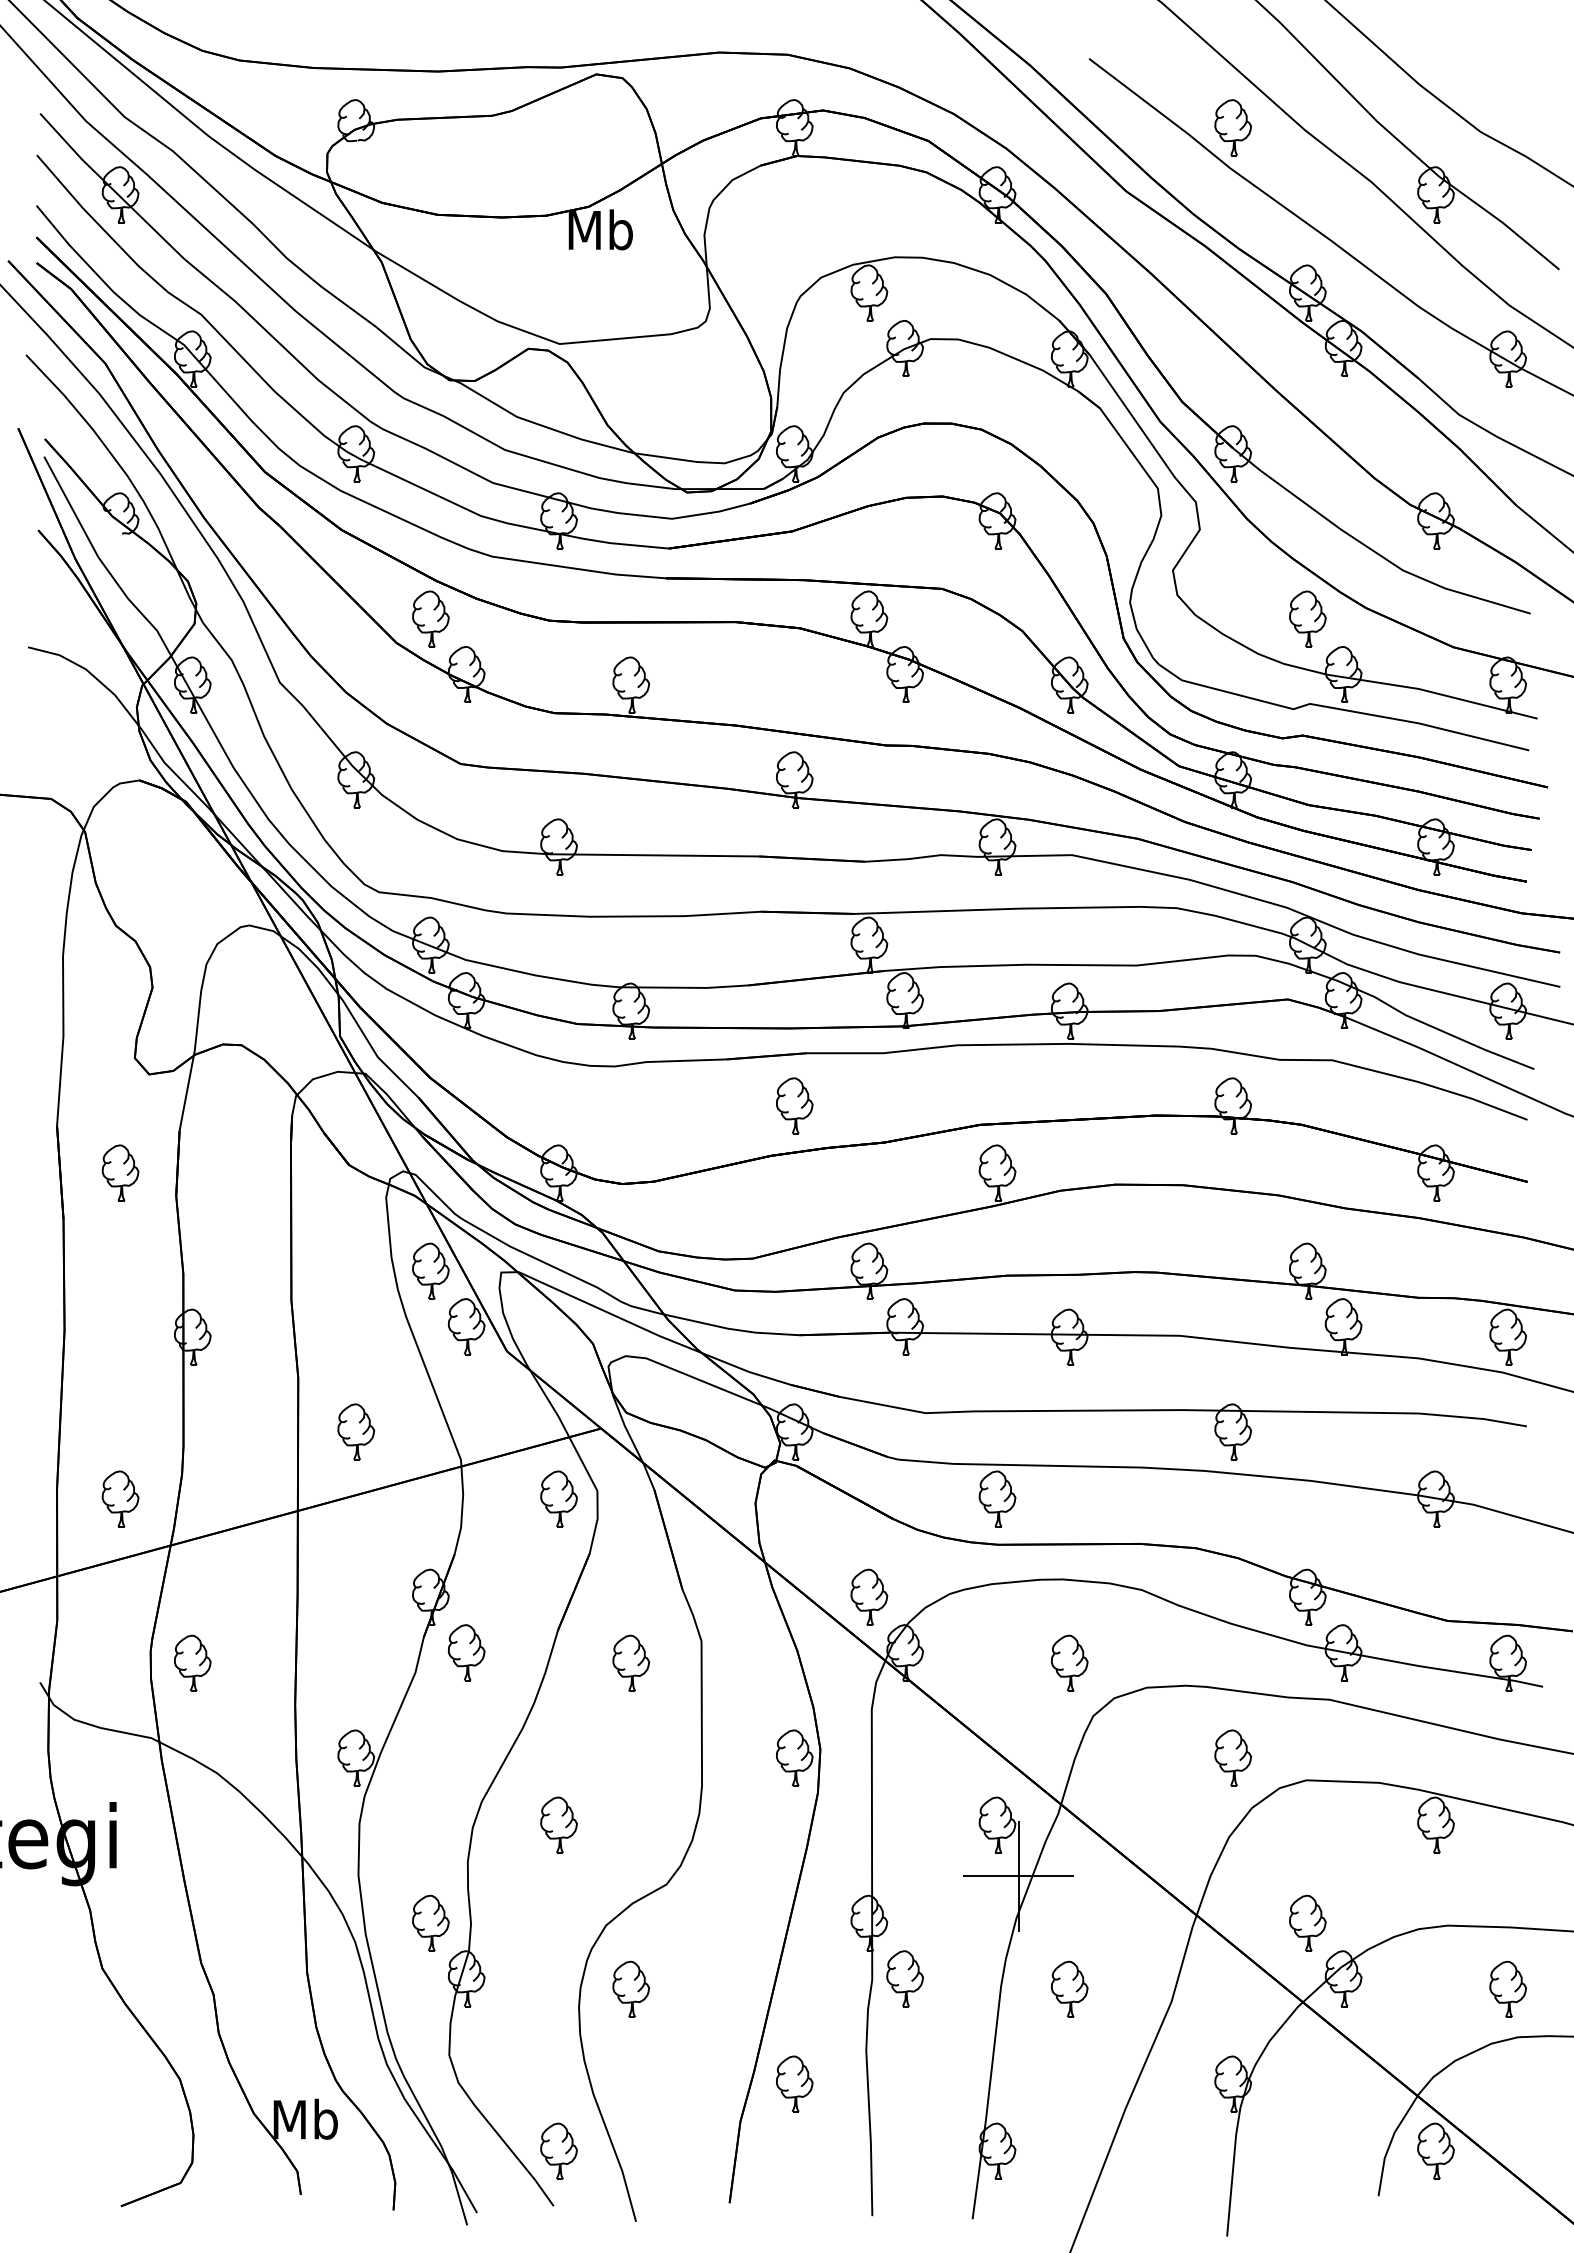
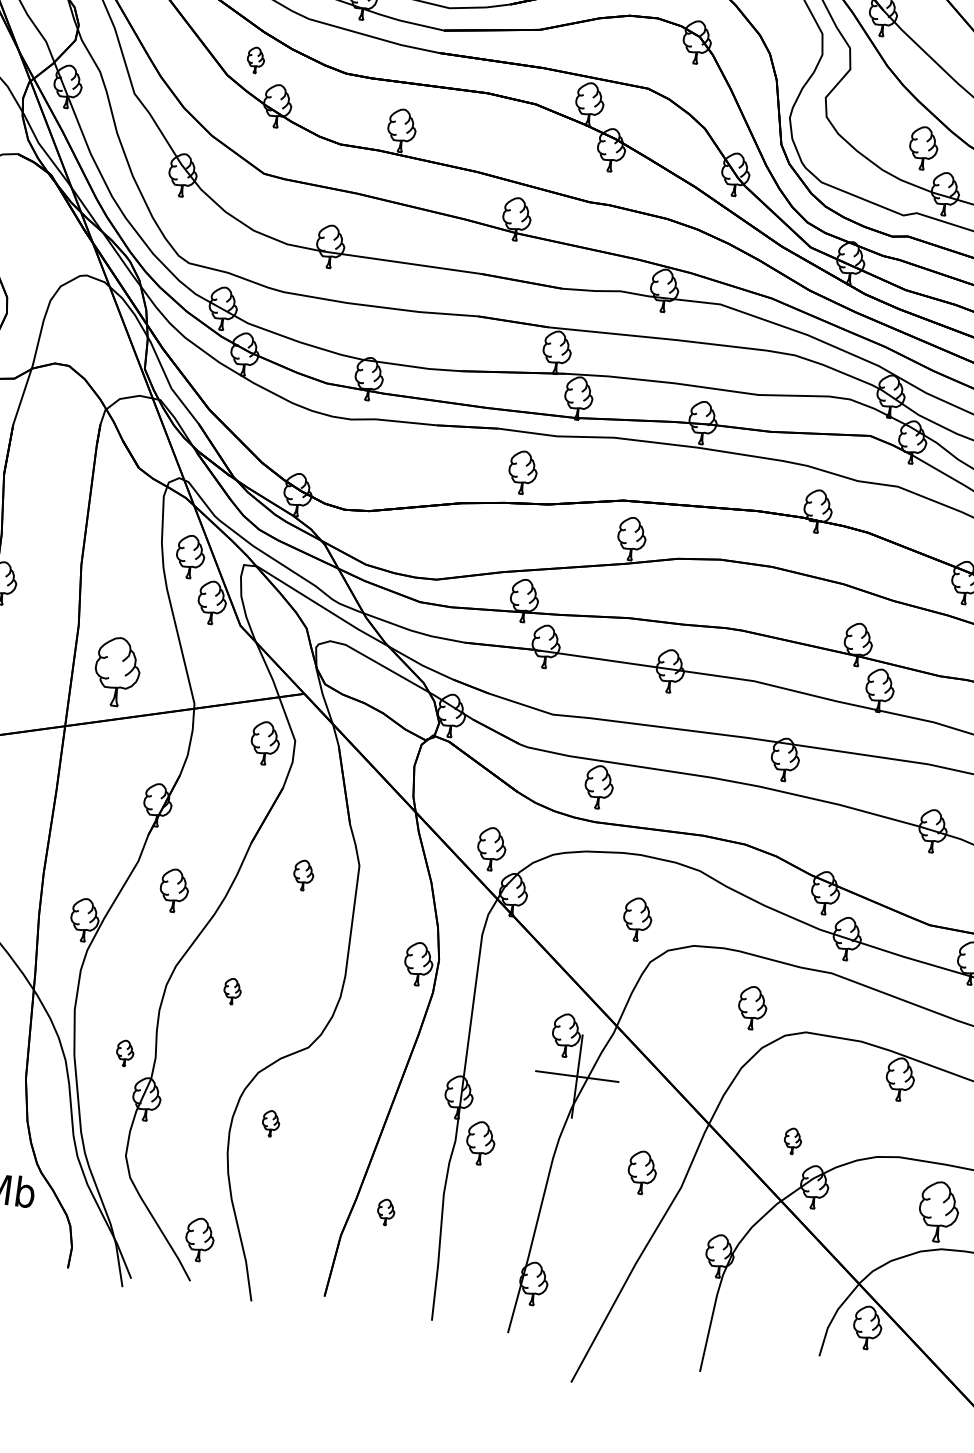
part: (430, 618) -> (255, 59), size x0.6
part: (794, 1105) -> (522, 472), moved
part: (356, 1431) -> (117, 671), size x1.6
part: (466, 1652) -> (174, 890), moved
part: (630, 1662) -> (303, 874), size x0.7
part: (558, 1824) -> (232, 991), size x0.6
part: (430, 1922) -> (124, 1052), size x0.6
part: (1307, 1922) -> (792, 1140), size x0.6
part: (630, 1988) -> (270, 1123), size x0.6
part: (1069, 1988) -> (642, 1172), moved
part: (1507, 1988) -> (938, 1211), size x1.4
part: (794, 2083) -> (385, 1211), size x0.6

